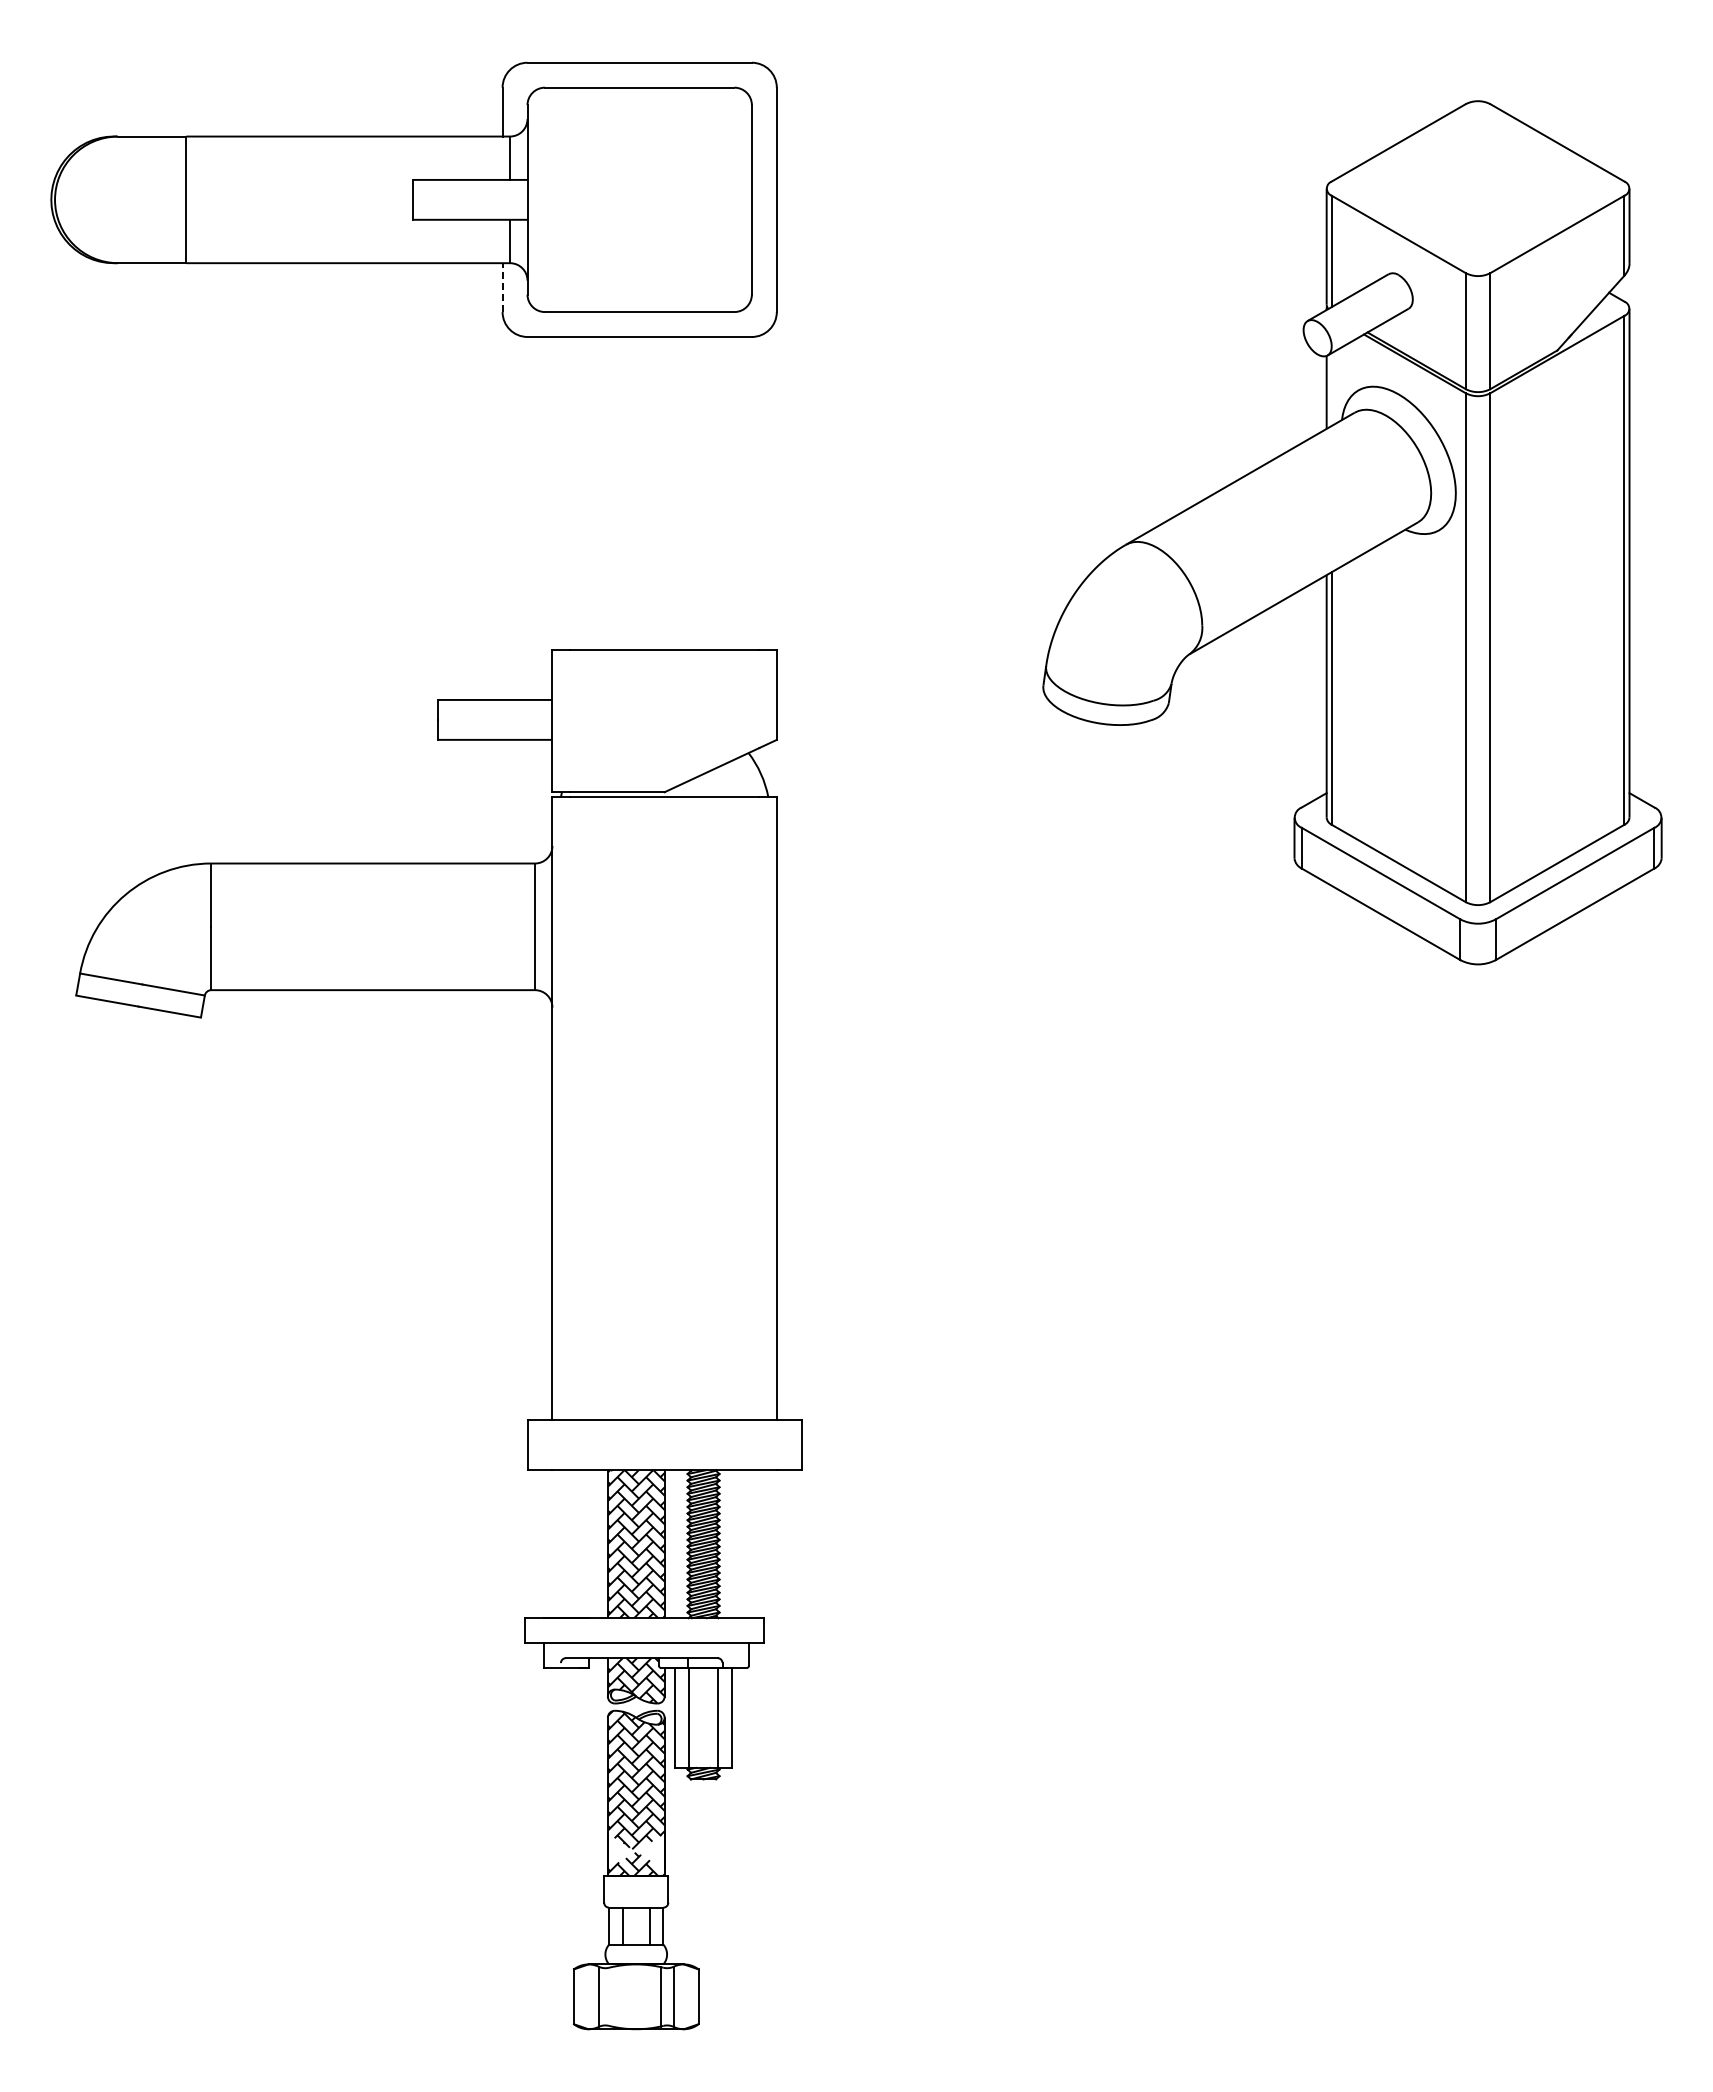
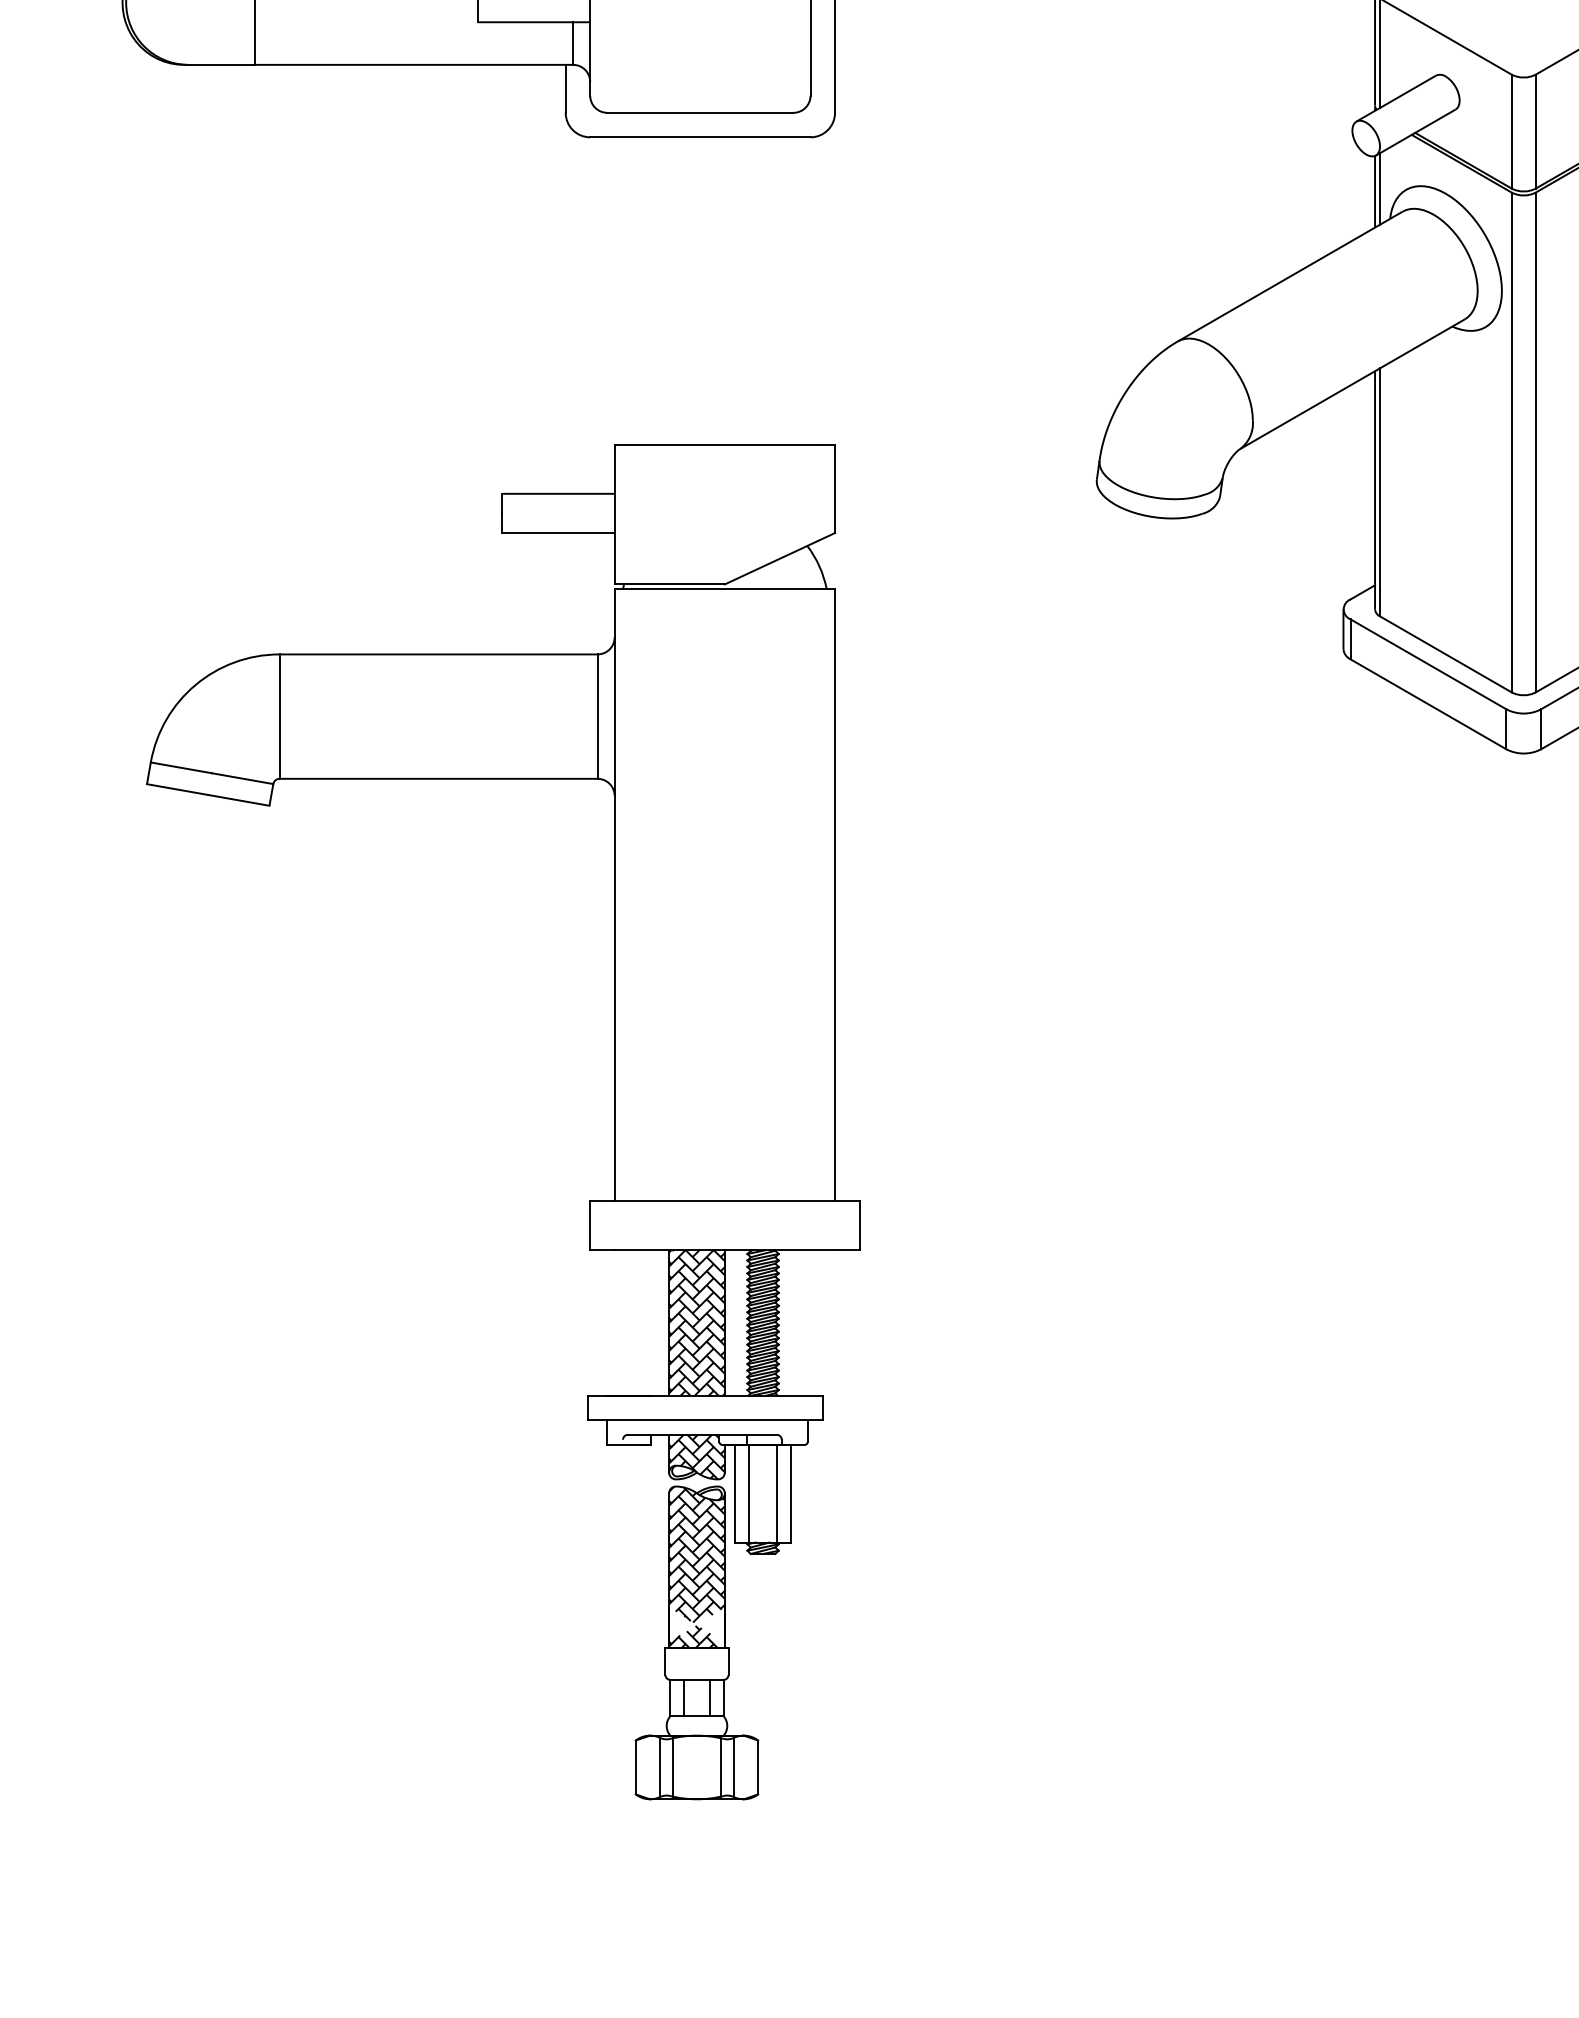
line: (502, 287) -> (565, 88), dashed -> solid
line: (1331, 389) -> (1379, 188), added
line: (611, 1996) -> (672, 1767), added

